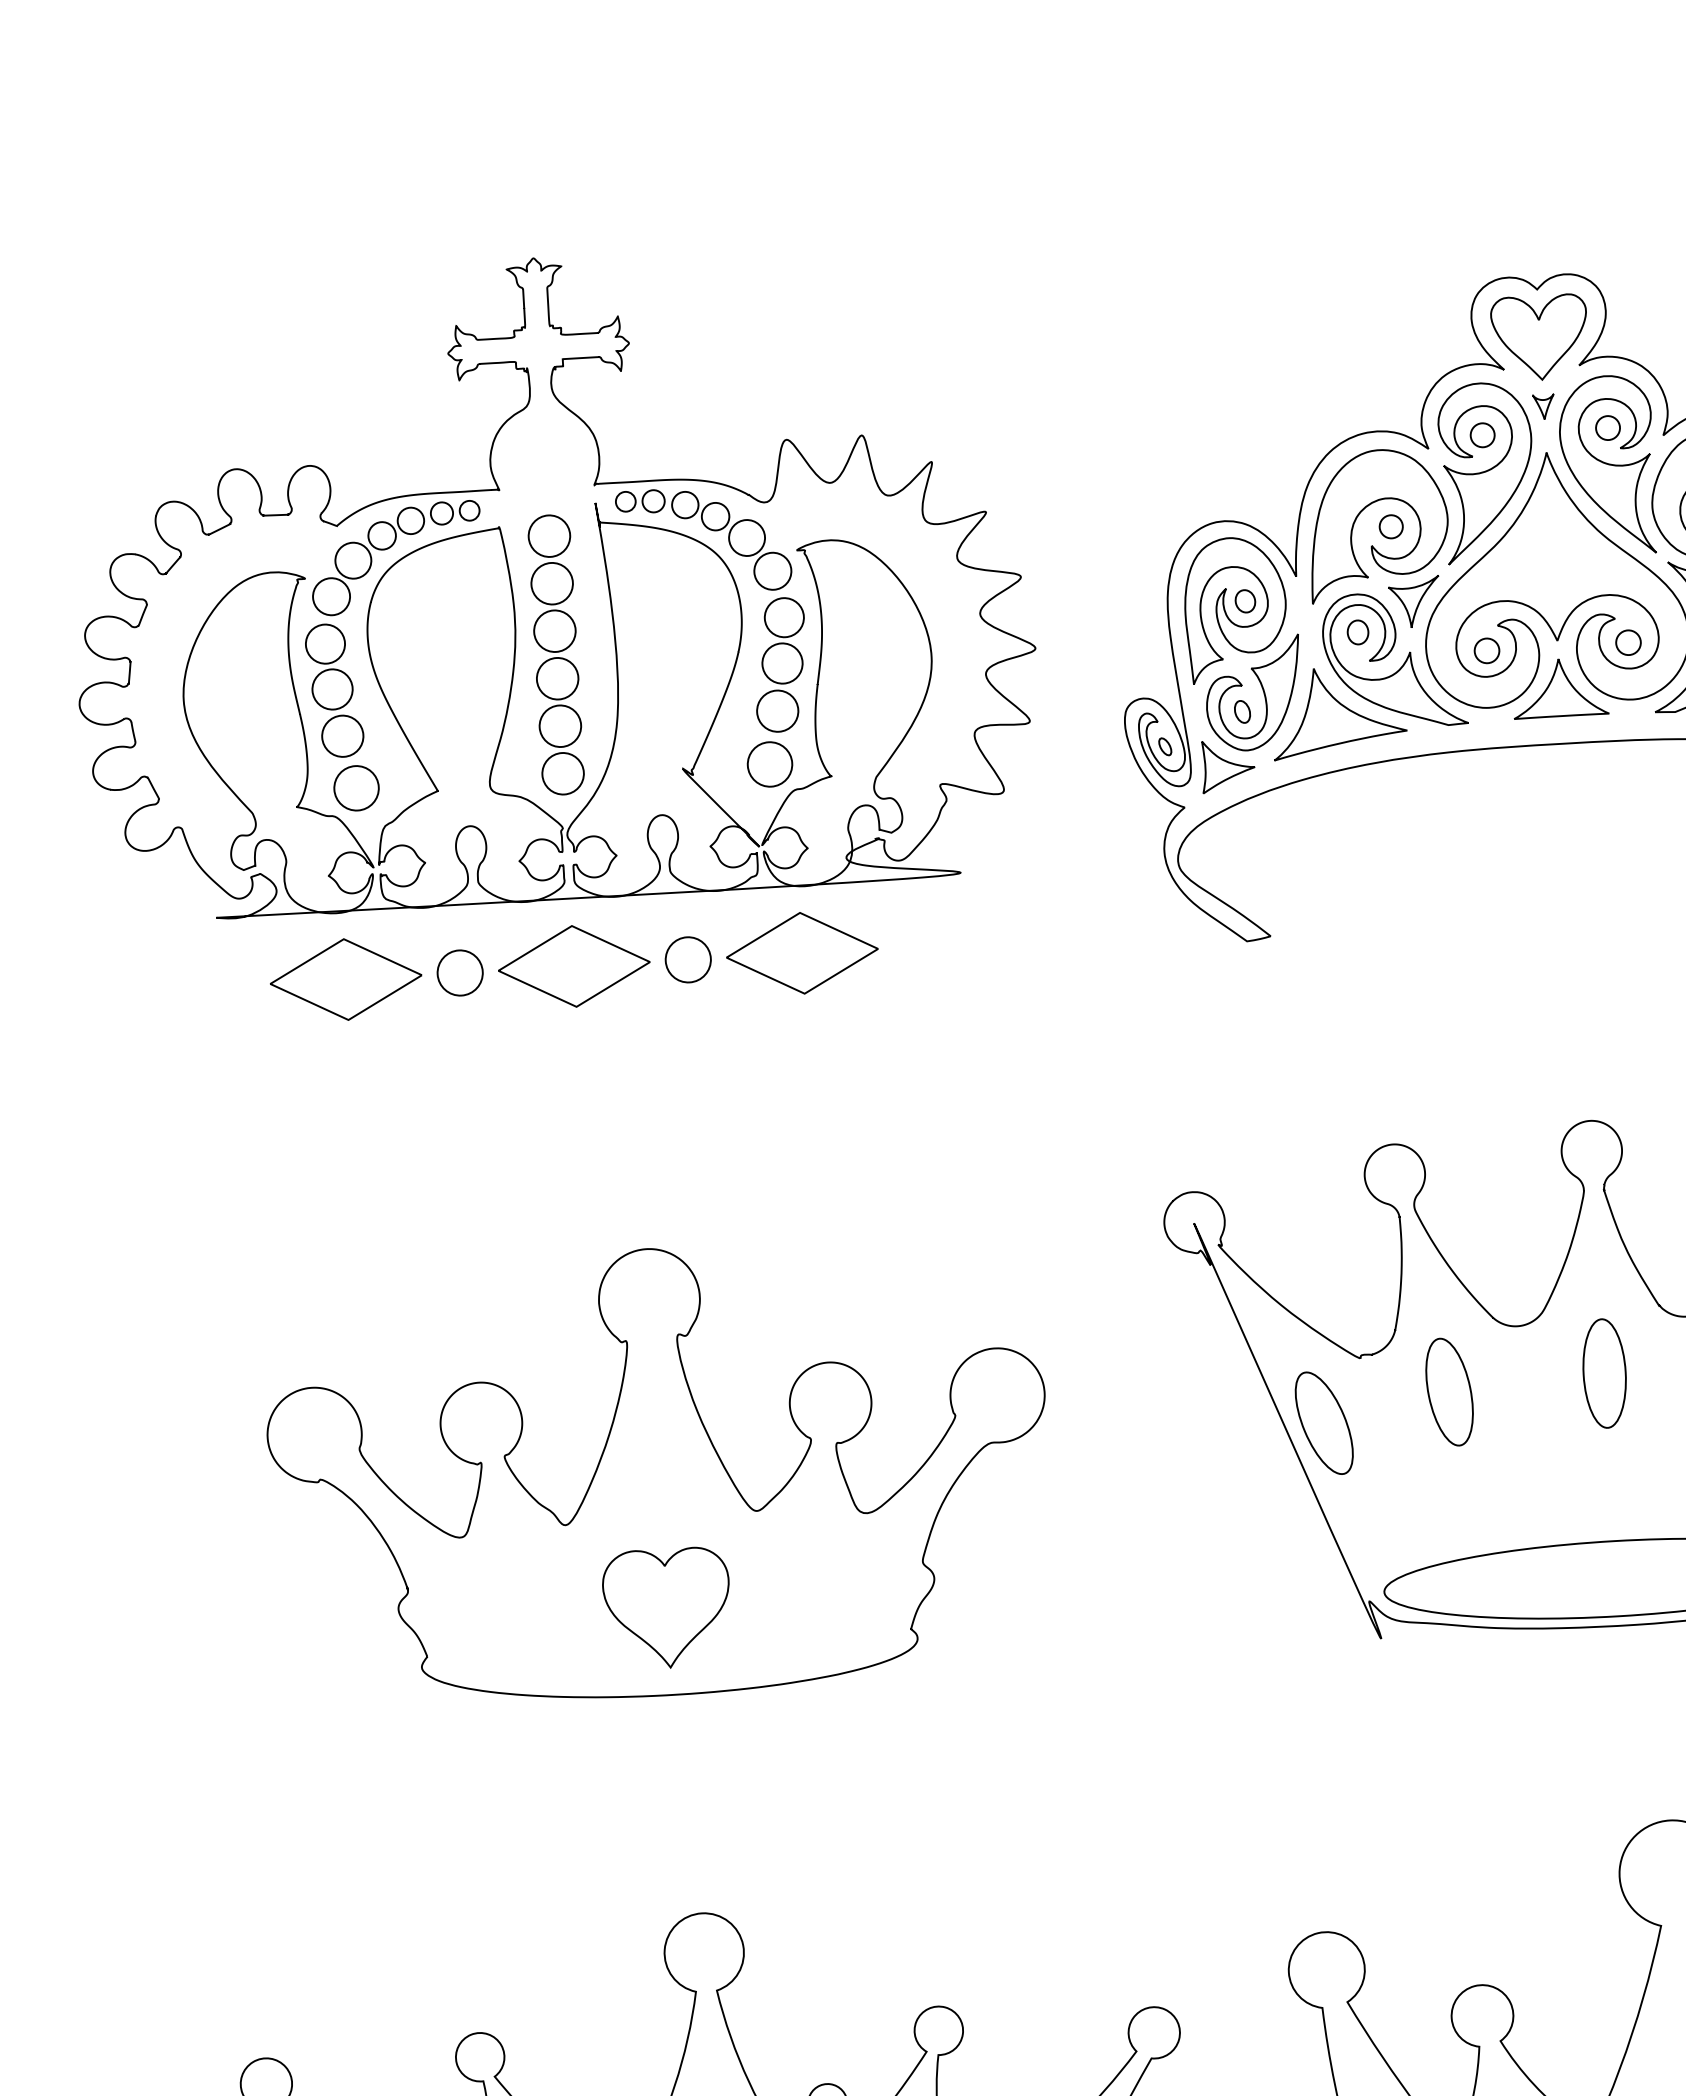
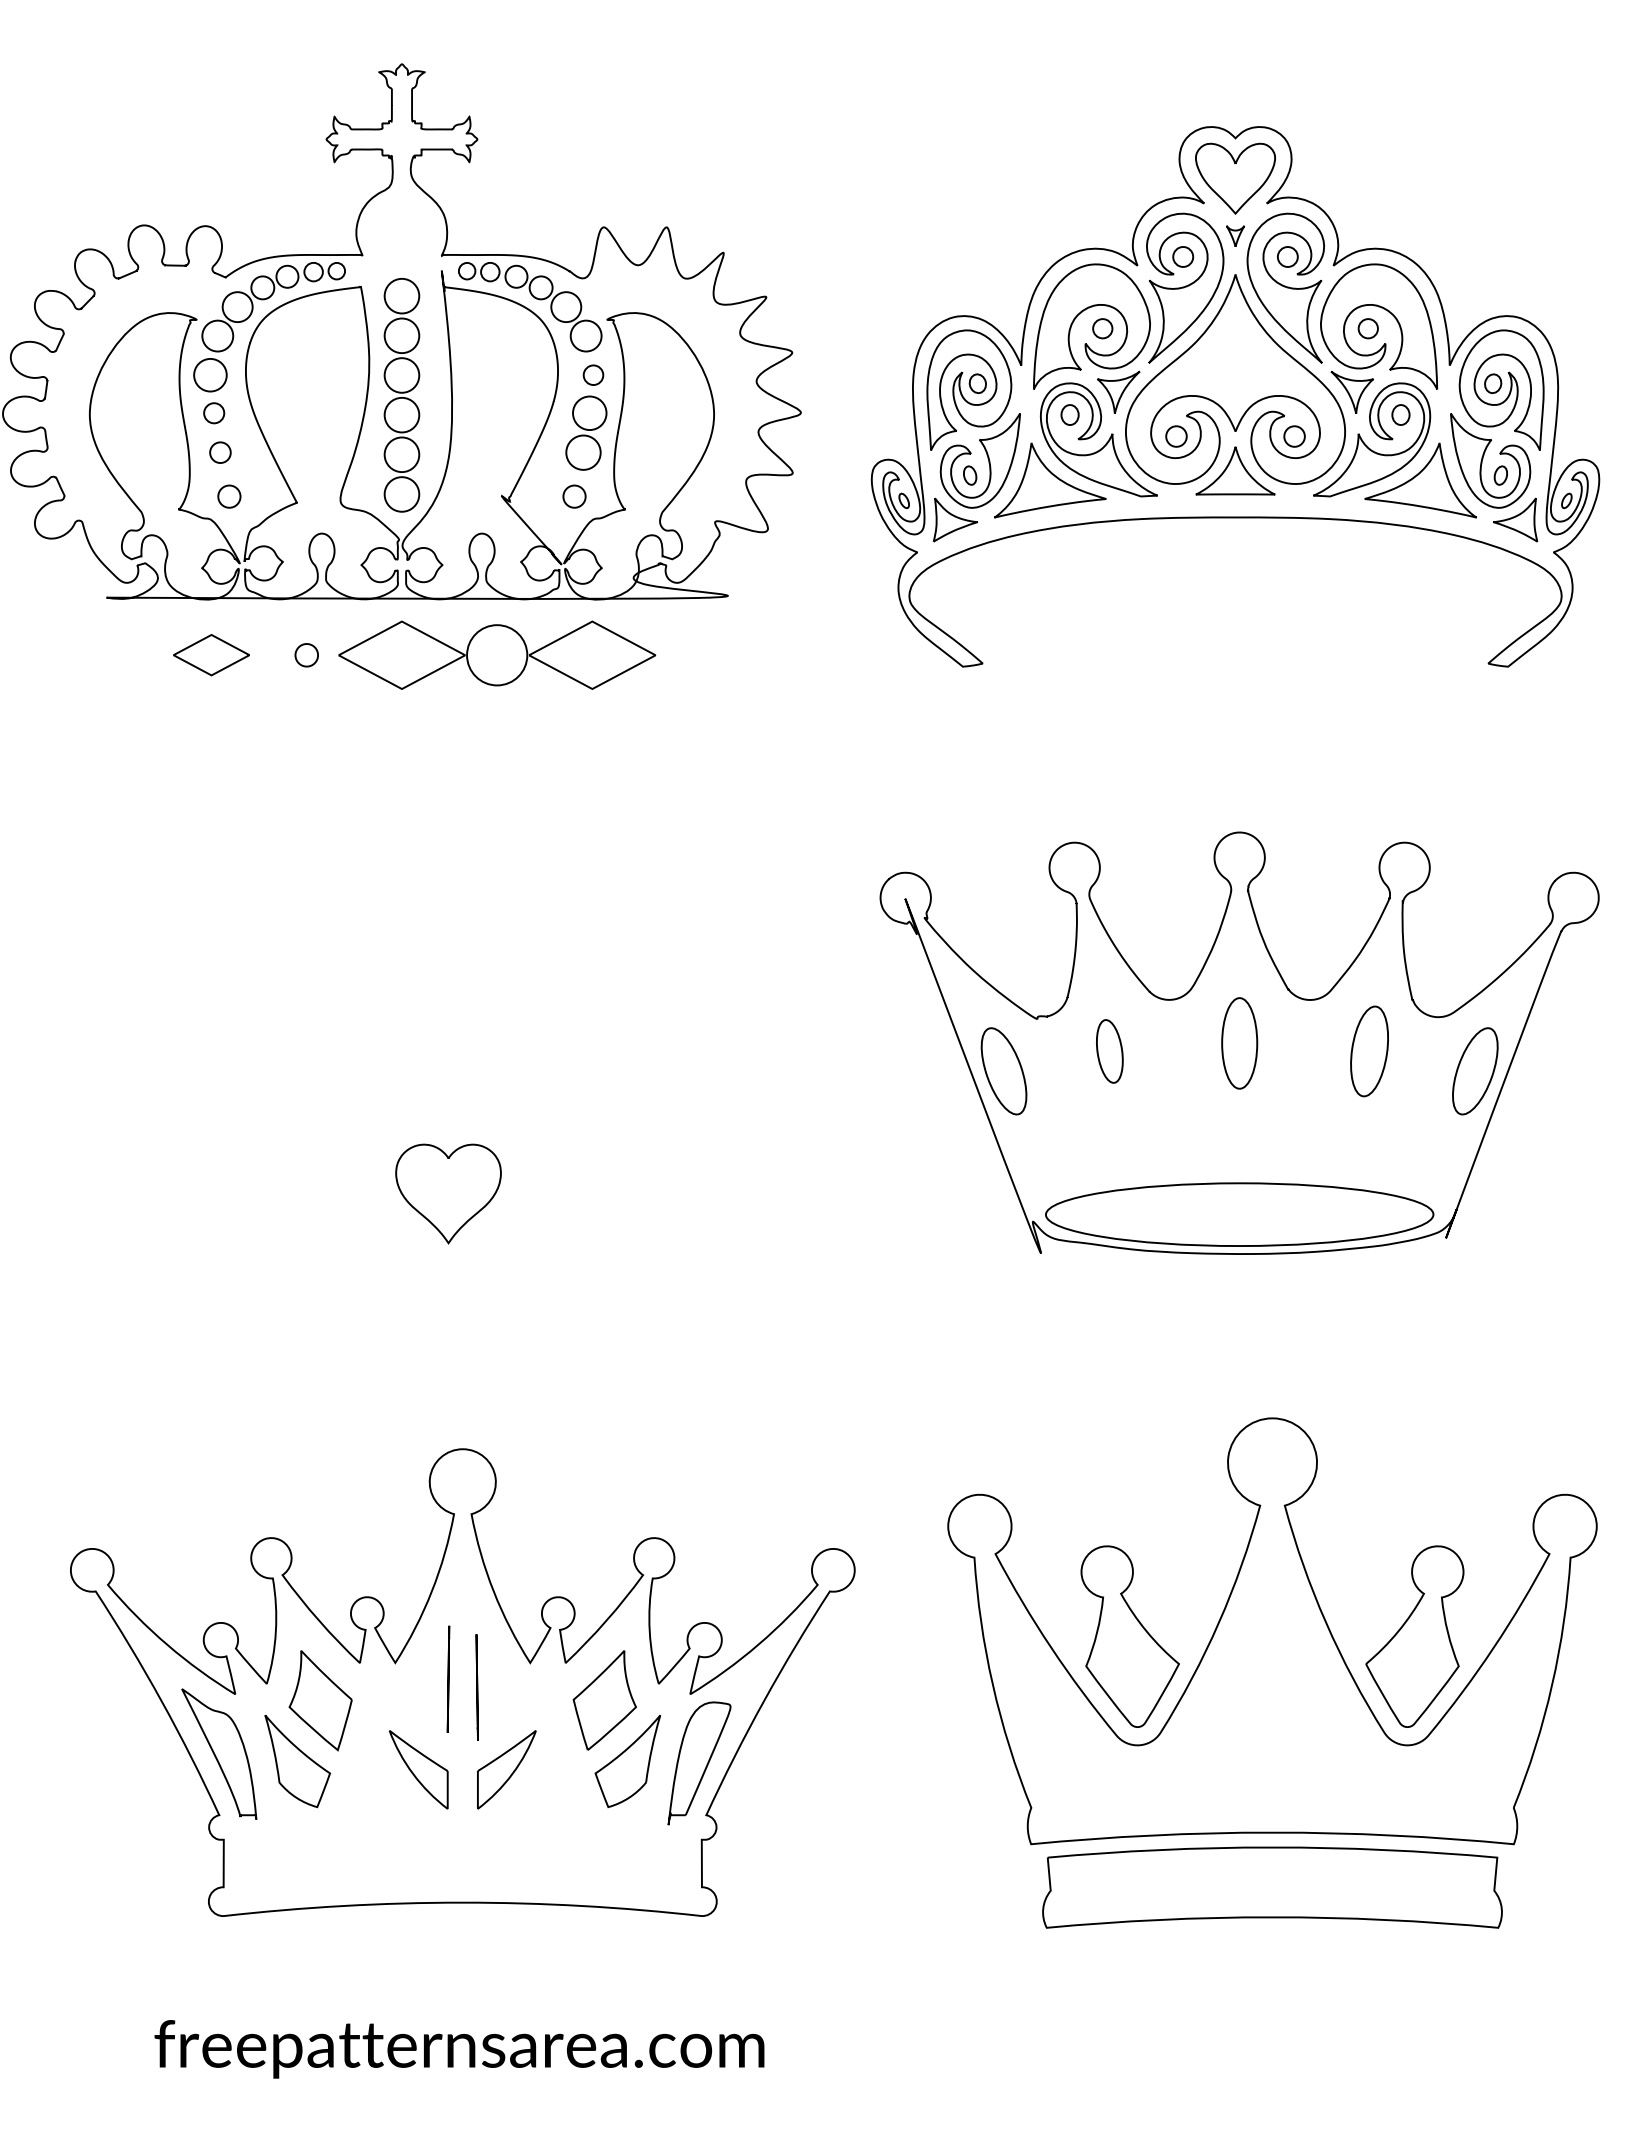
circle: (784, 616) -> (593, 374), size x0.6
circle: (331, 689) -> (213, 413), size x0.6
circle: (342, 736) -> (220, 452), size x0.6
circle: (769, 764) -> (574, 496), size x0.6
circle: (355, 788) -> (228, 496), size x0.6
circle: (688, 960) -> (497, 655), size x1.6
circle: (459, 973) -> (306, 655), size x0.6
part: (346, 978) -> (211, 654), size x0.6
part: (1449, 1392) -> (1109, 1051), size x0.7
part: (659, 1471) -> (448, 1079), removed

